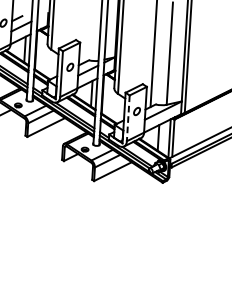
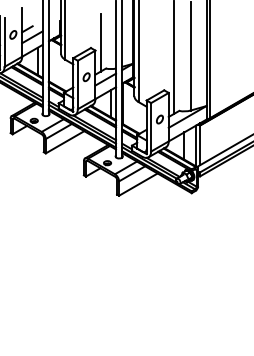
line: (85, 35) -> (100, 42), added
line: (128, 118) -> (151, 127), dashed -> solid

